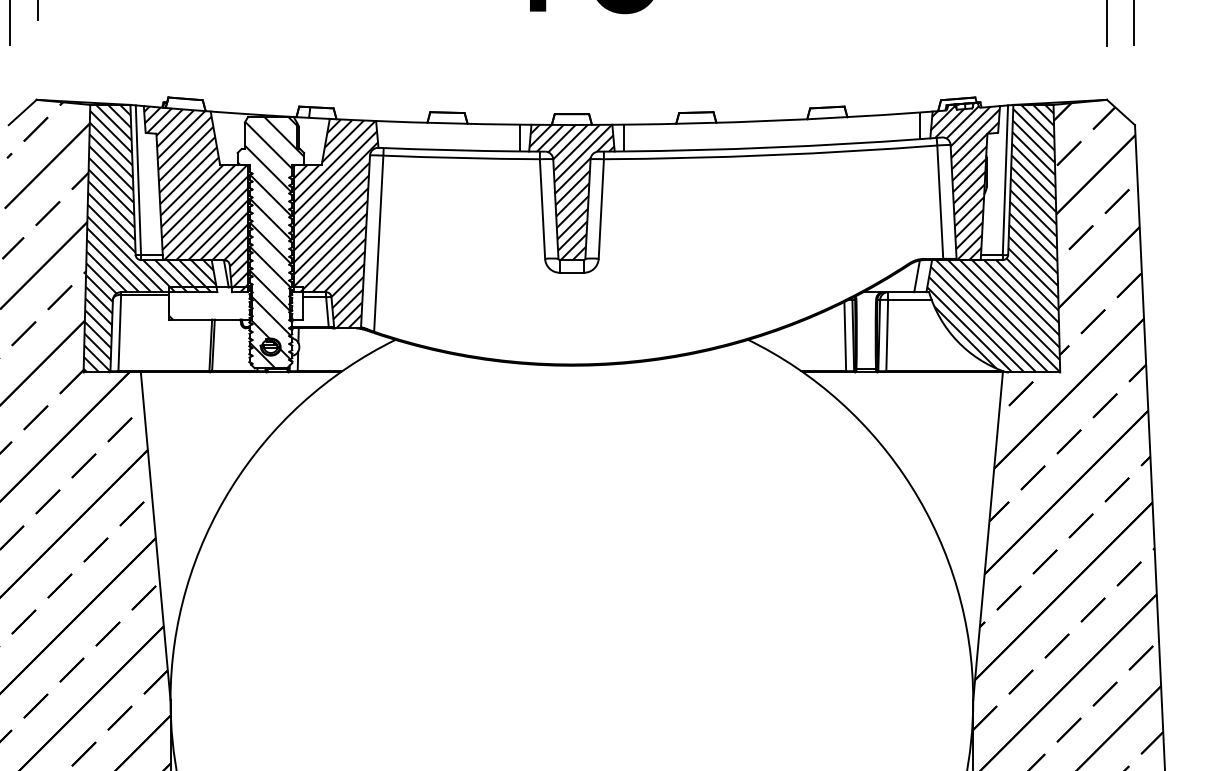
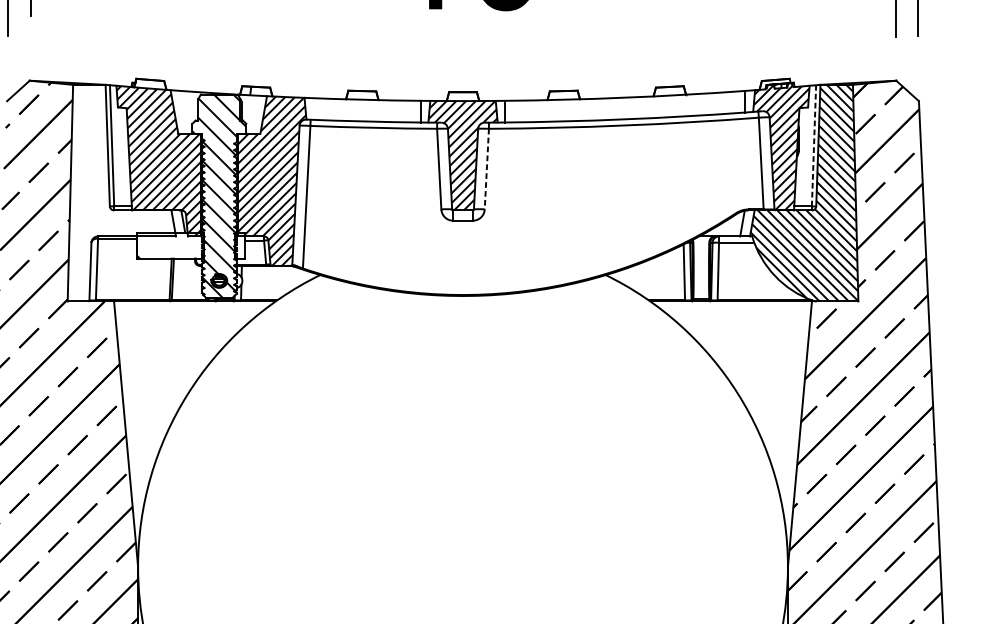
line: (1005, 180) -> (814, 146), solid -> dashed
line: (601, 209) -> (486, 169), solid -> dashed
hatch: (149, 238) -> (121, 192), removed

